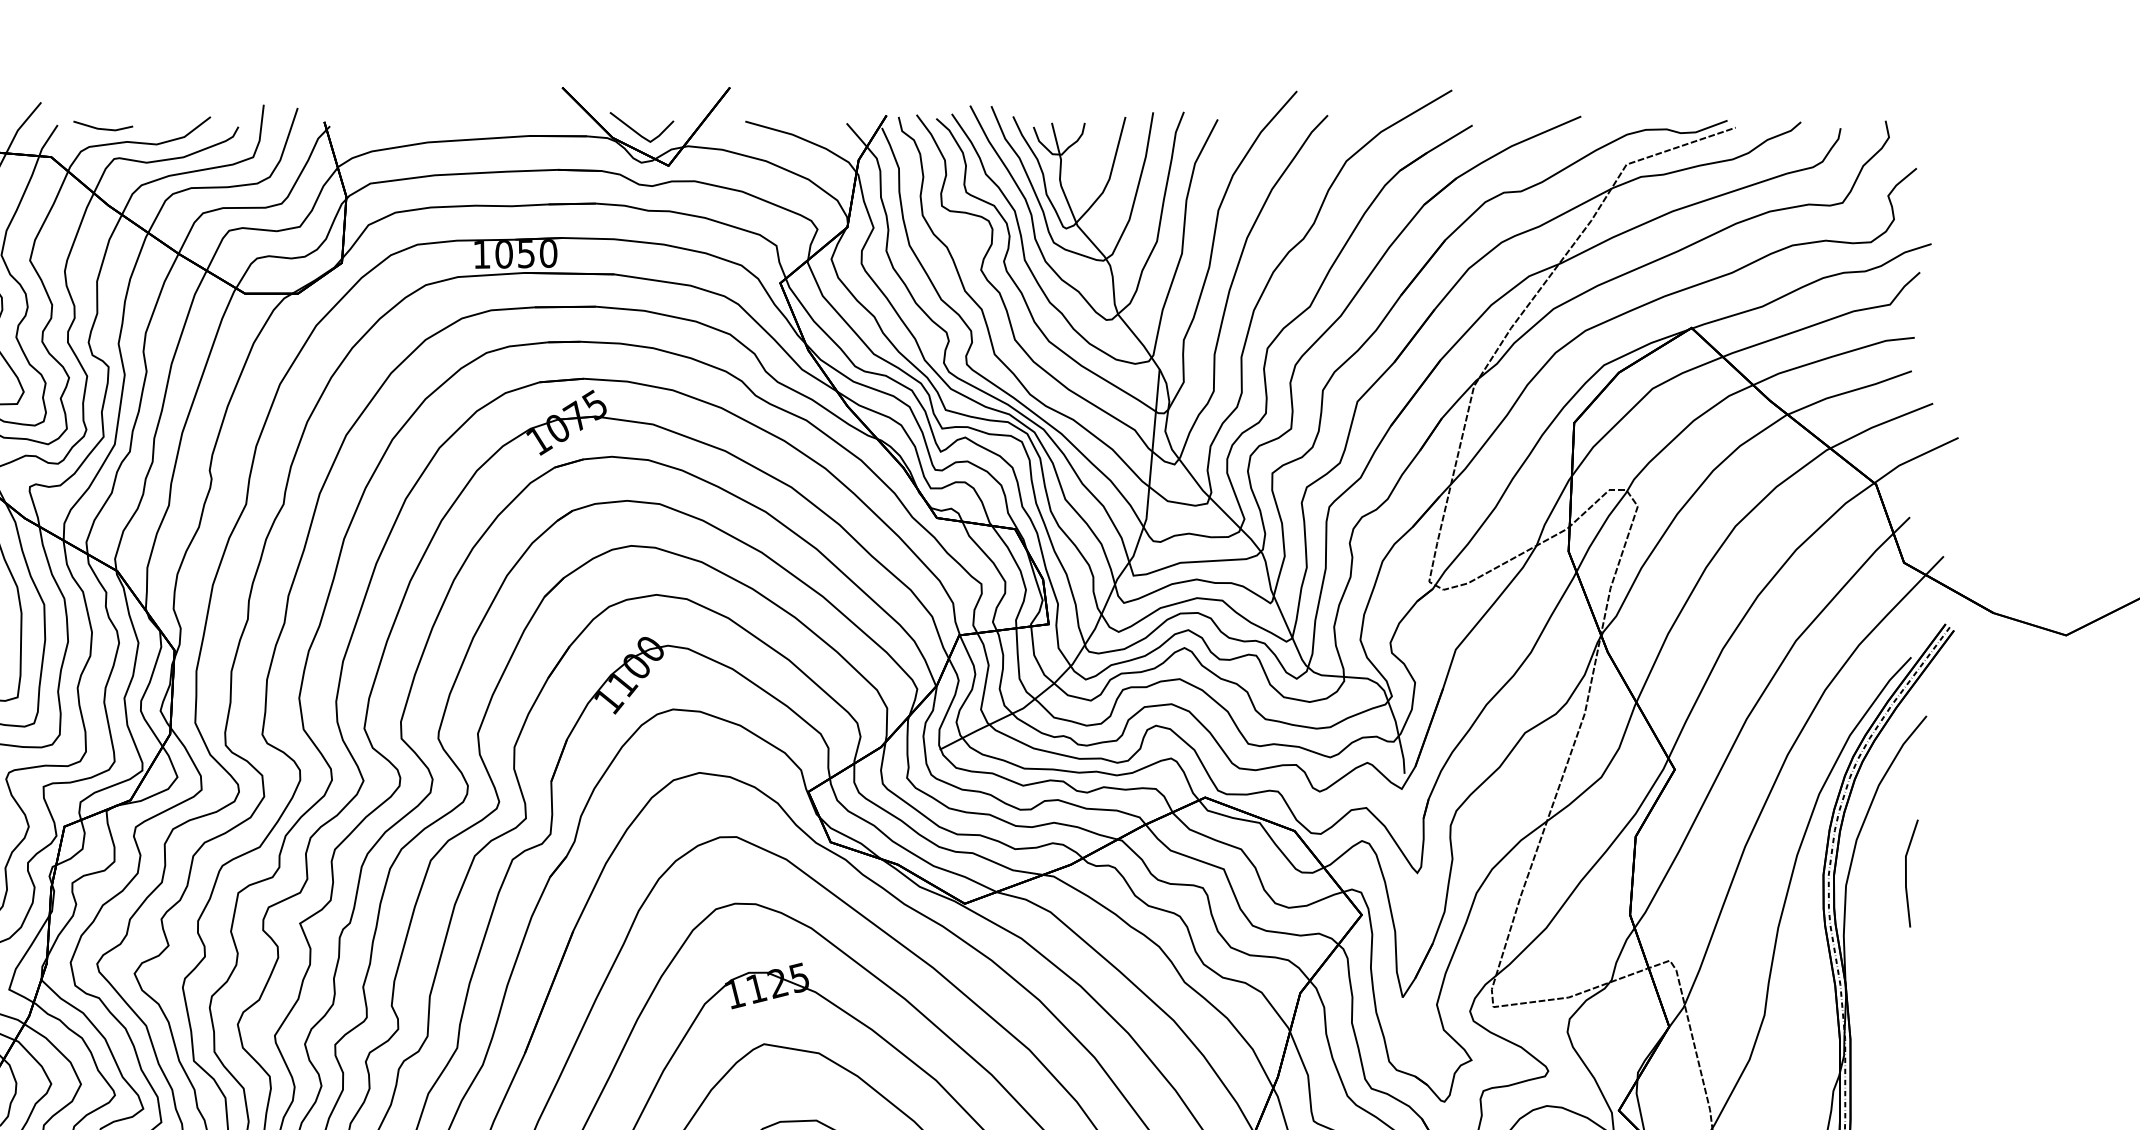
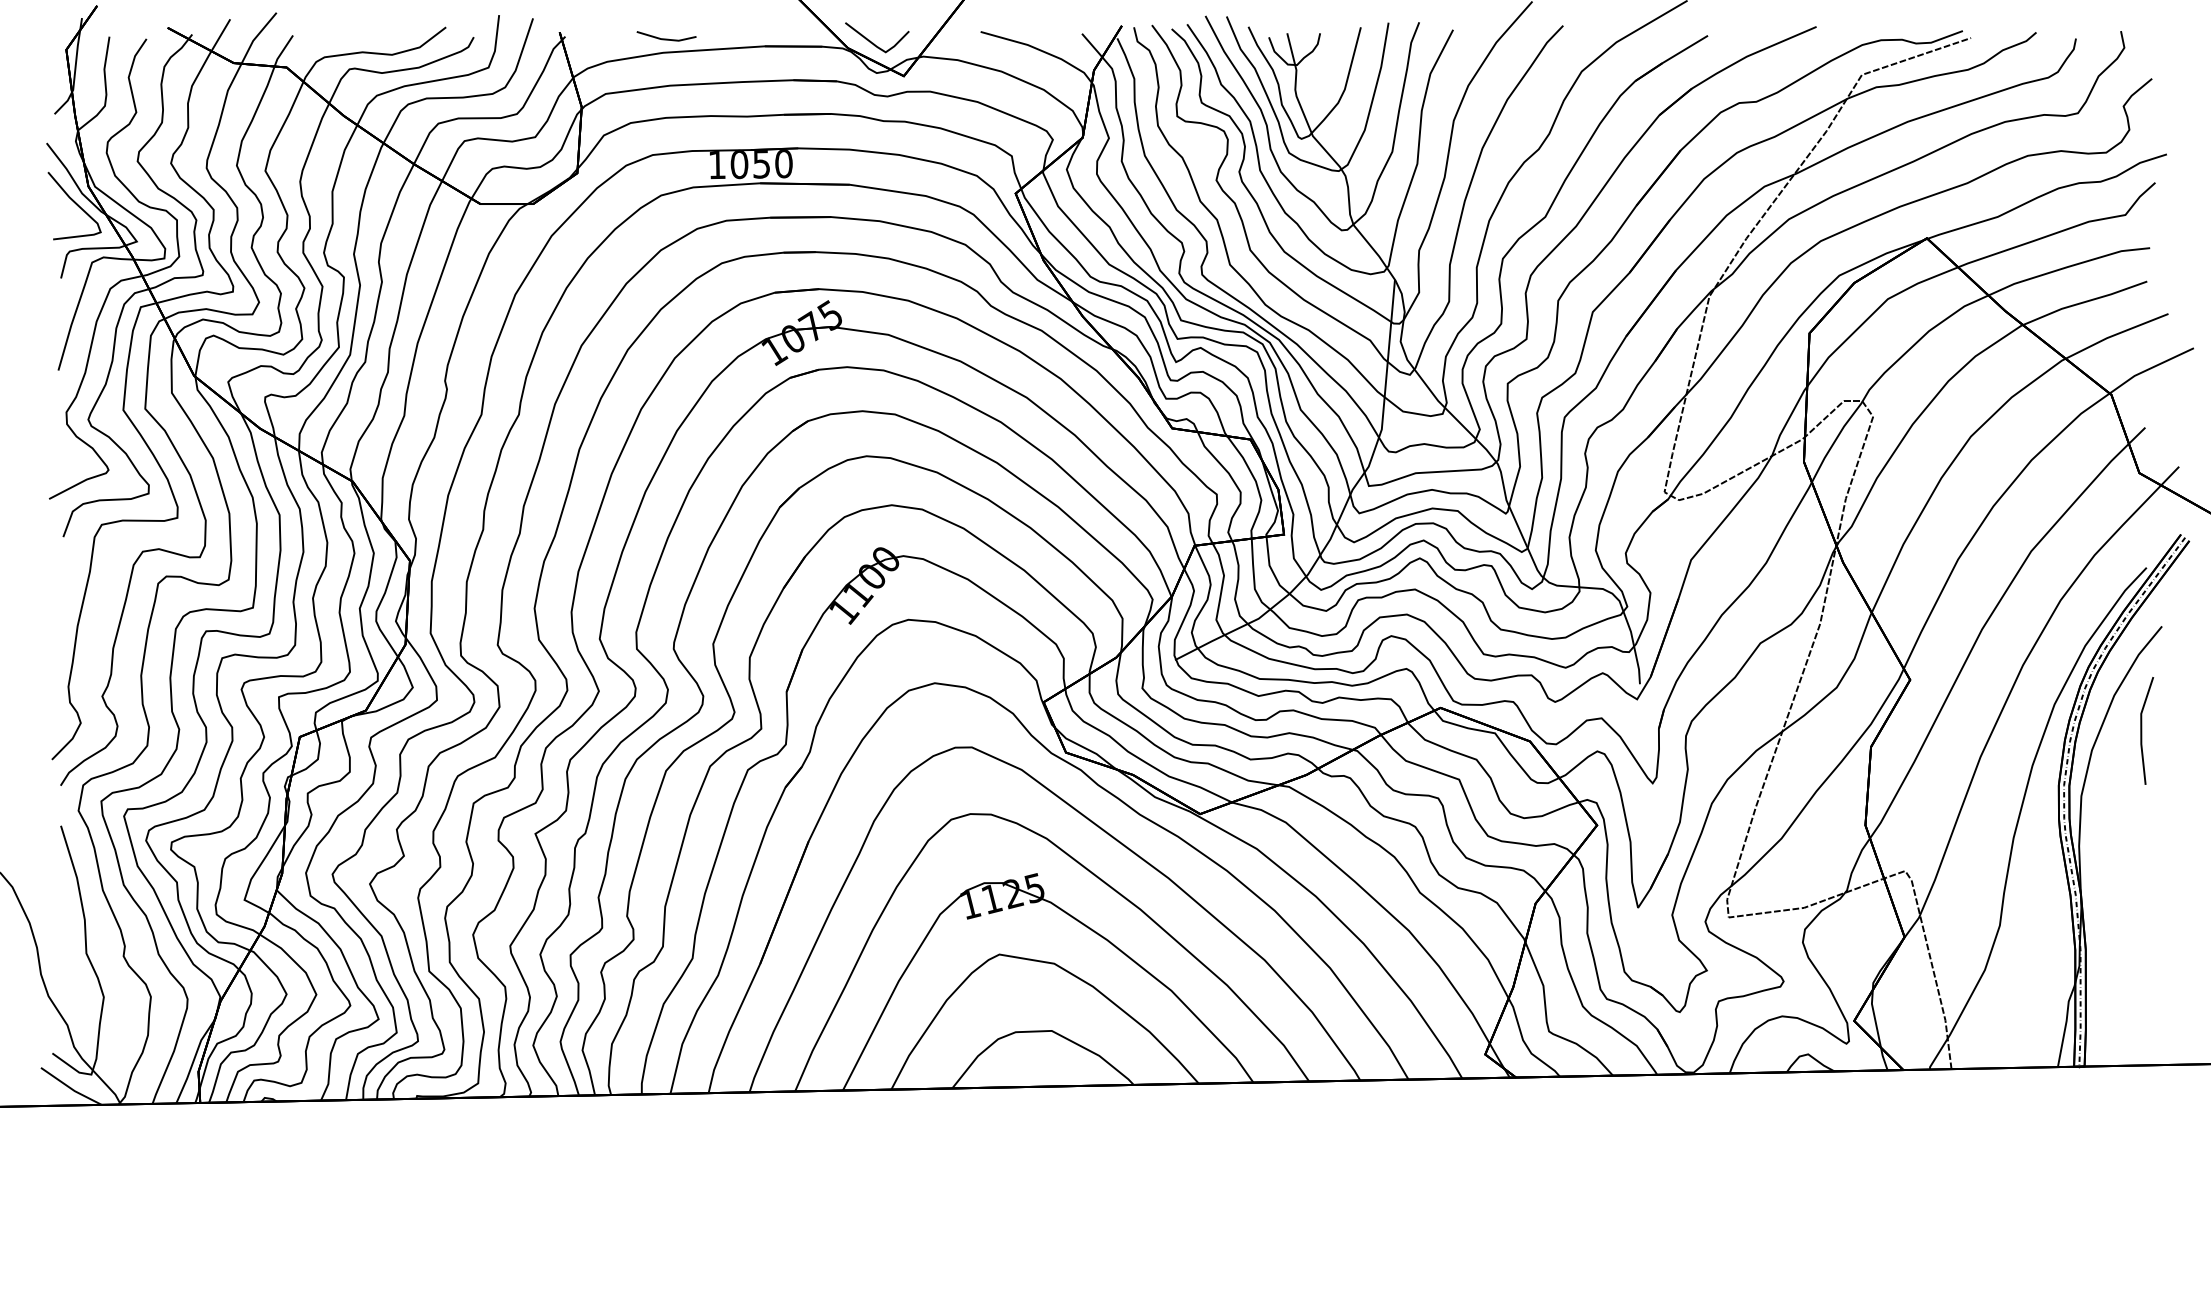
line: (103, 128) -> (666, 38), moved
line: (1907, 873) -> (2142, 730), moved

